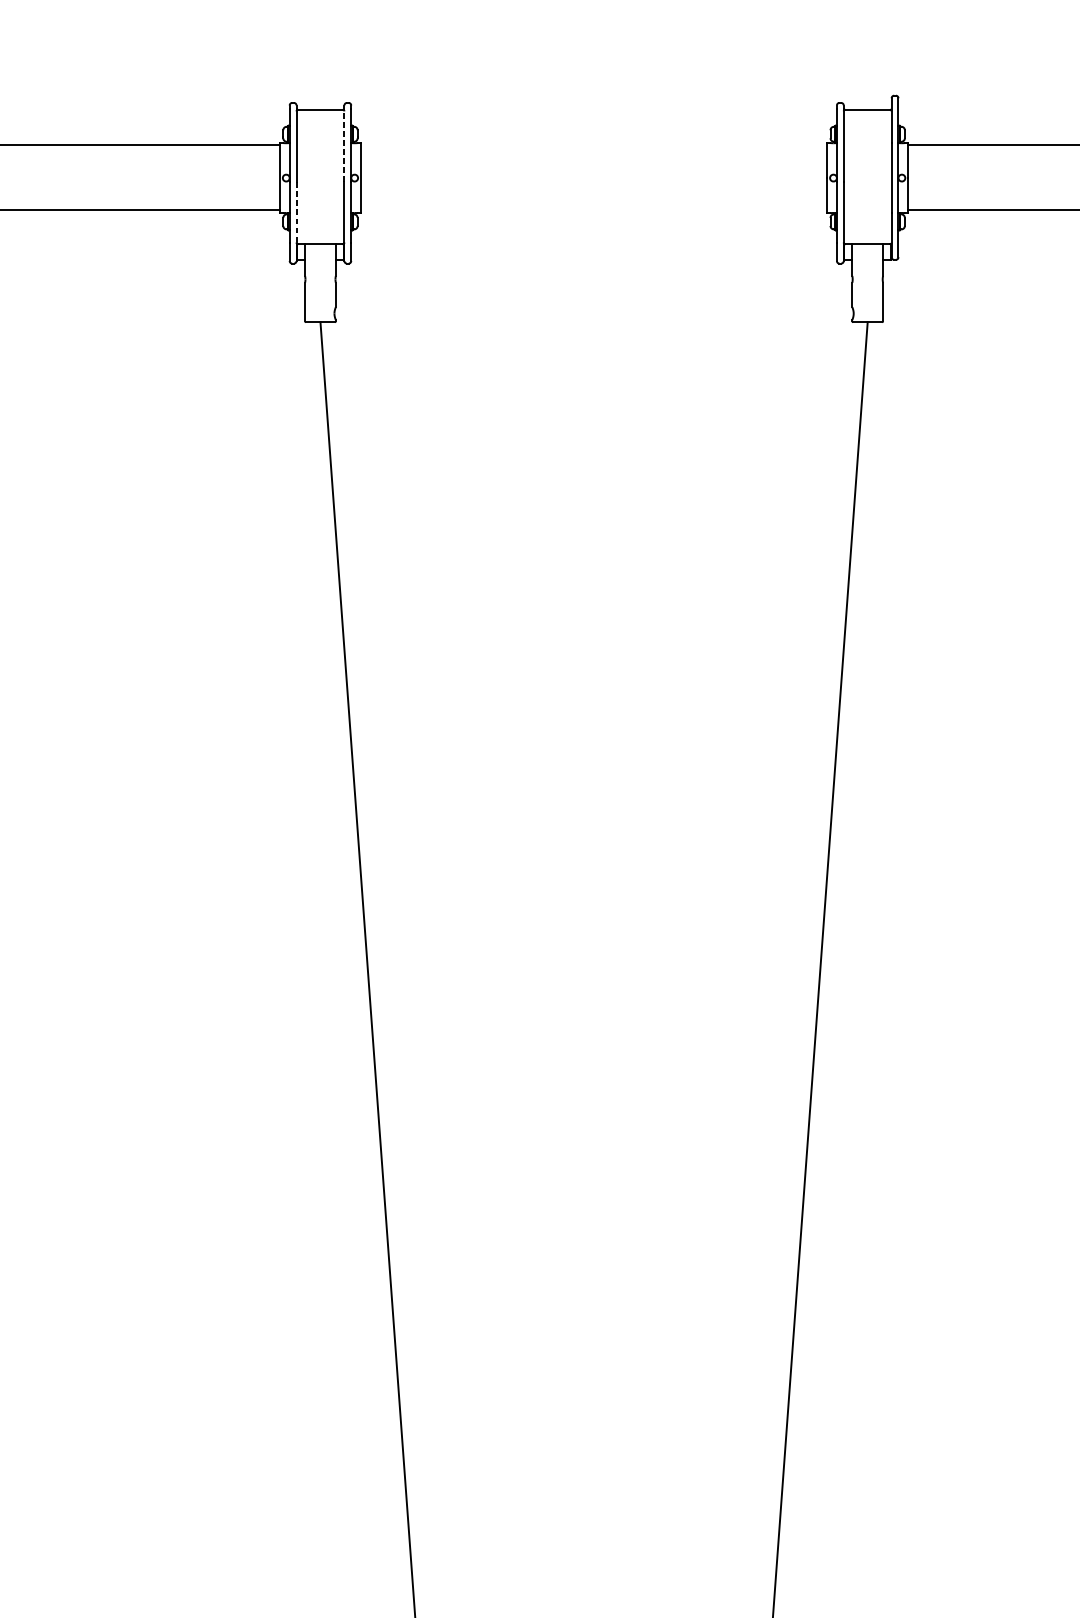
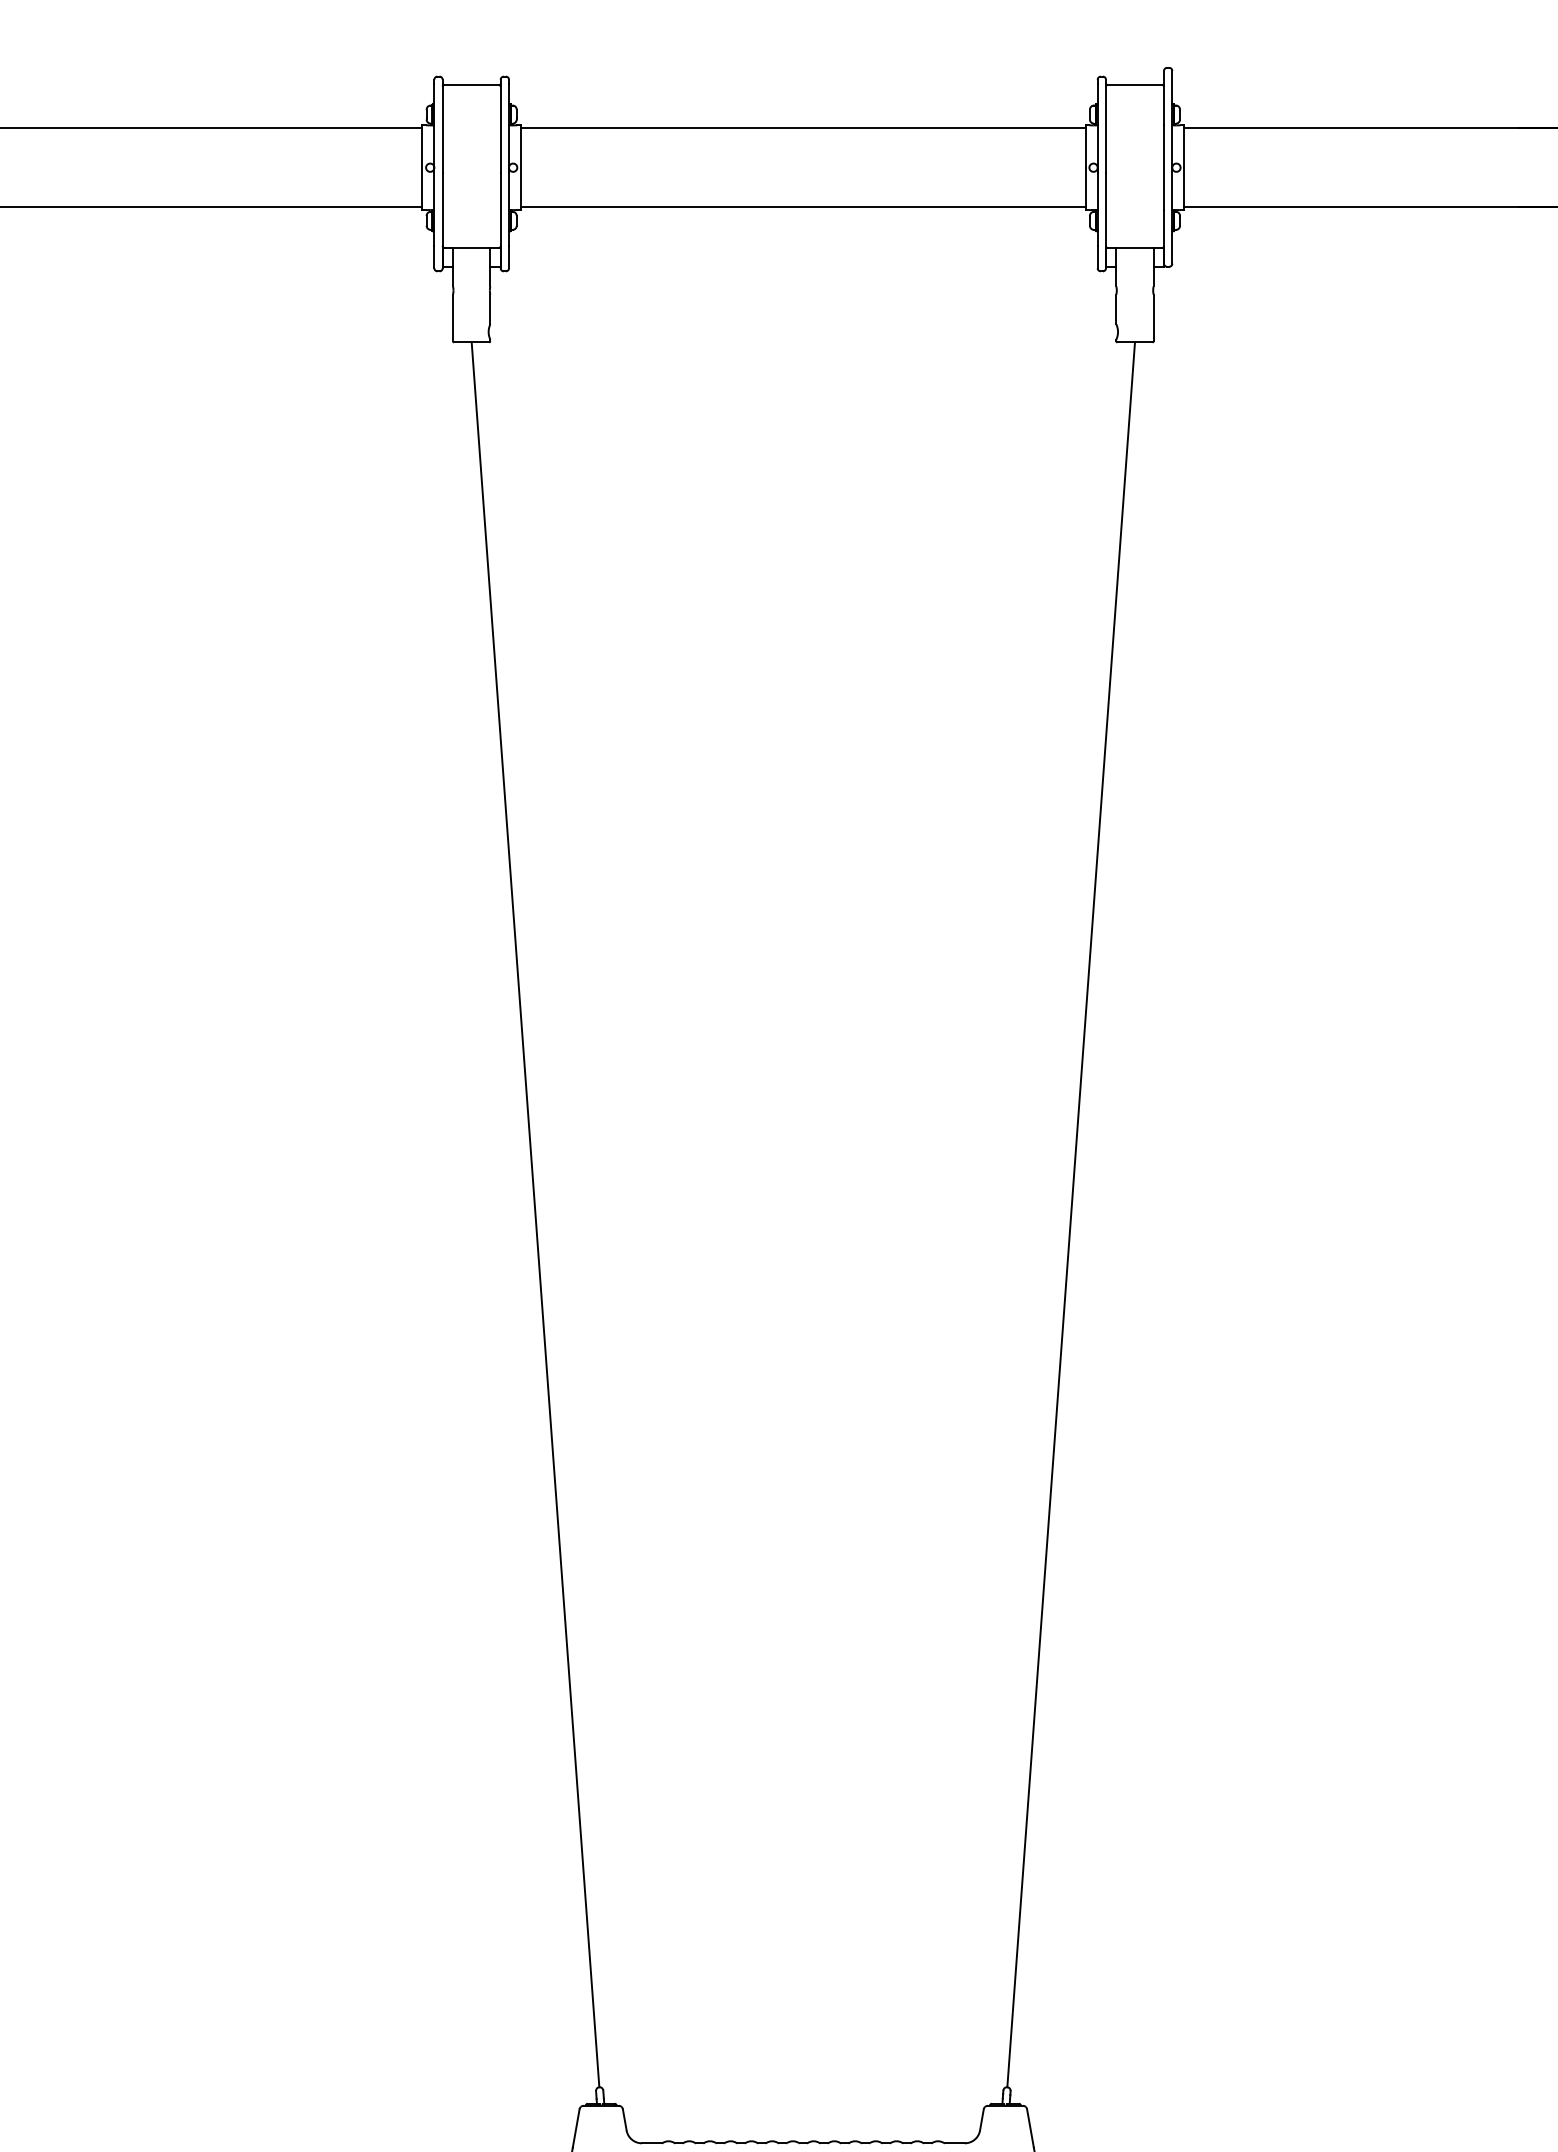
line: (593, 144) -> (802, 127), added
line: (344, 145) -> (500, 128), dashed -> solid
line: (593, 210) -> (802, 206), added
line: (296, 212) -> (442, 209), dashed -> solid

